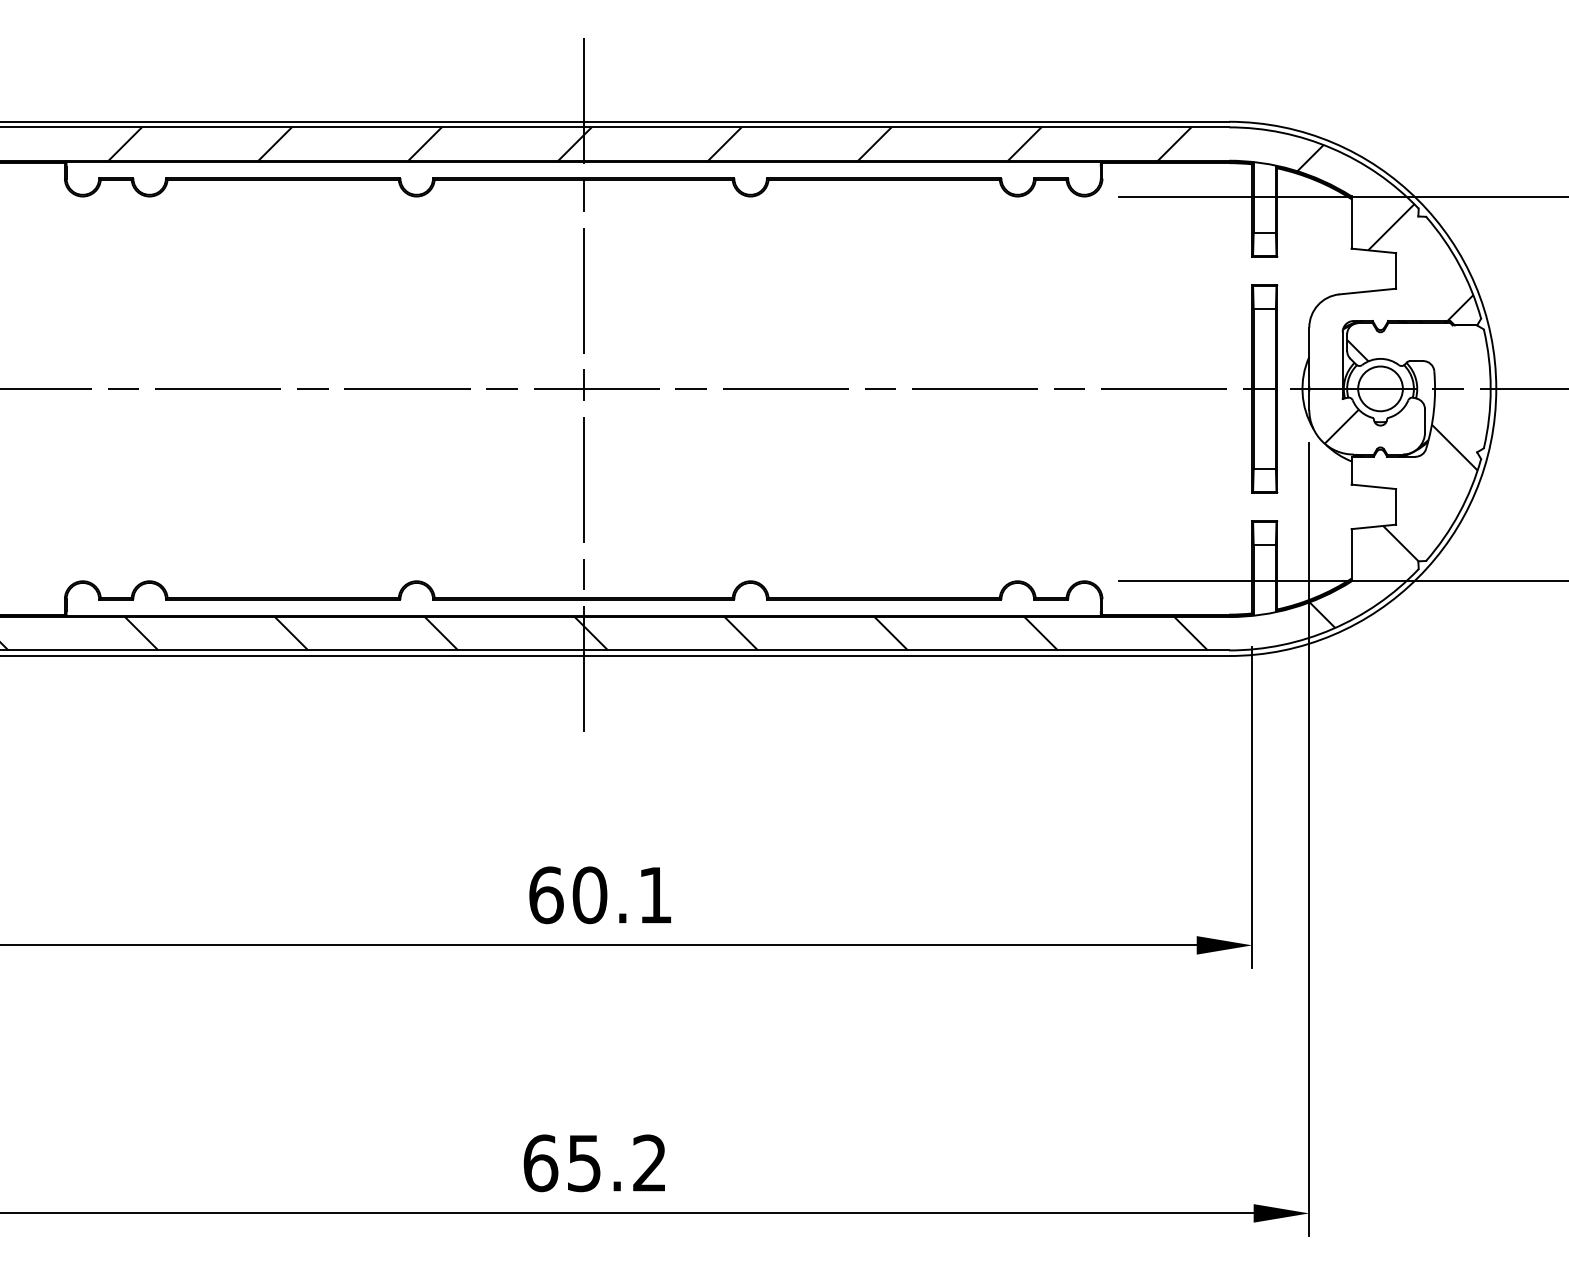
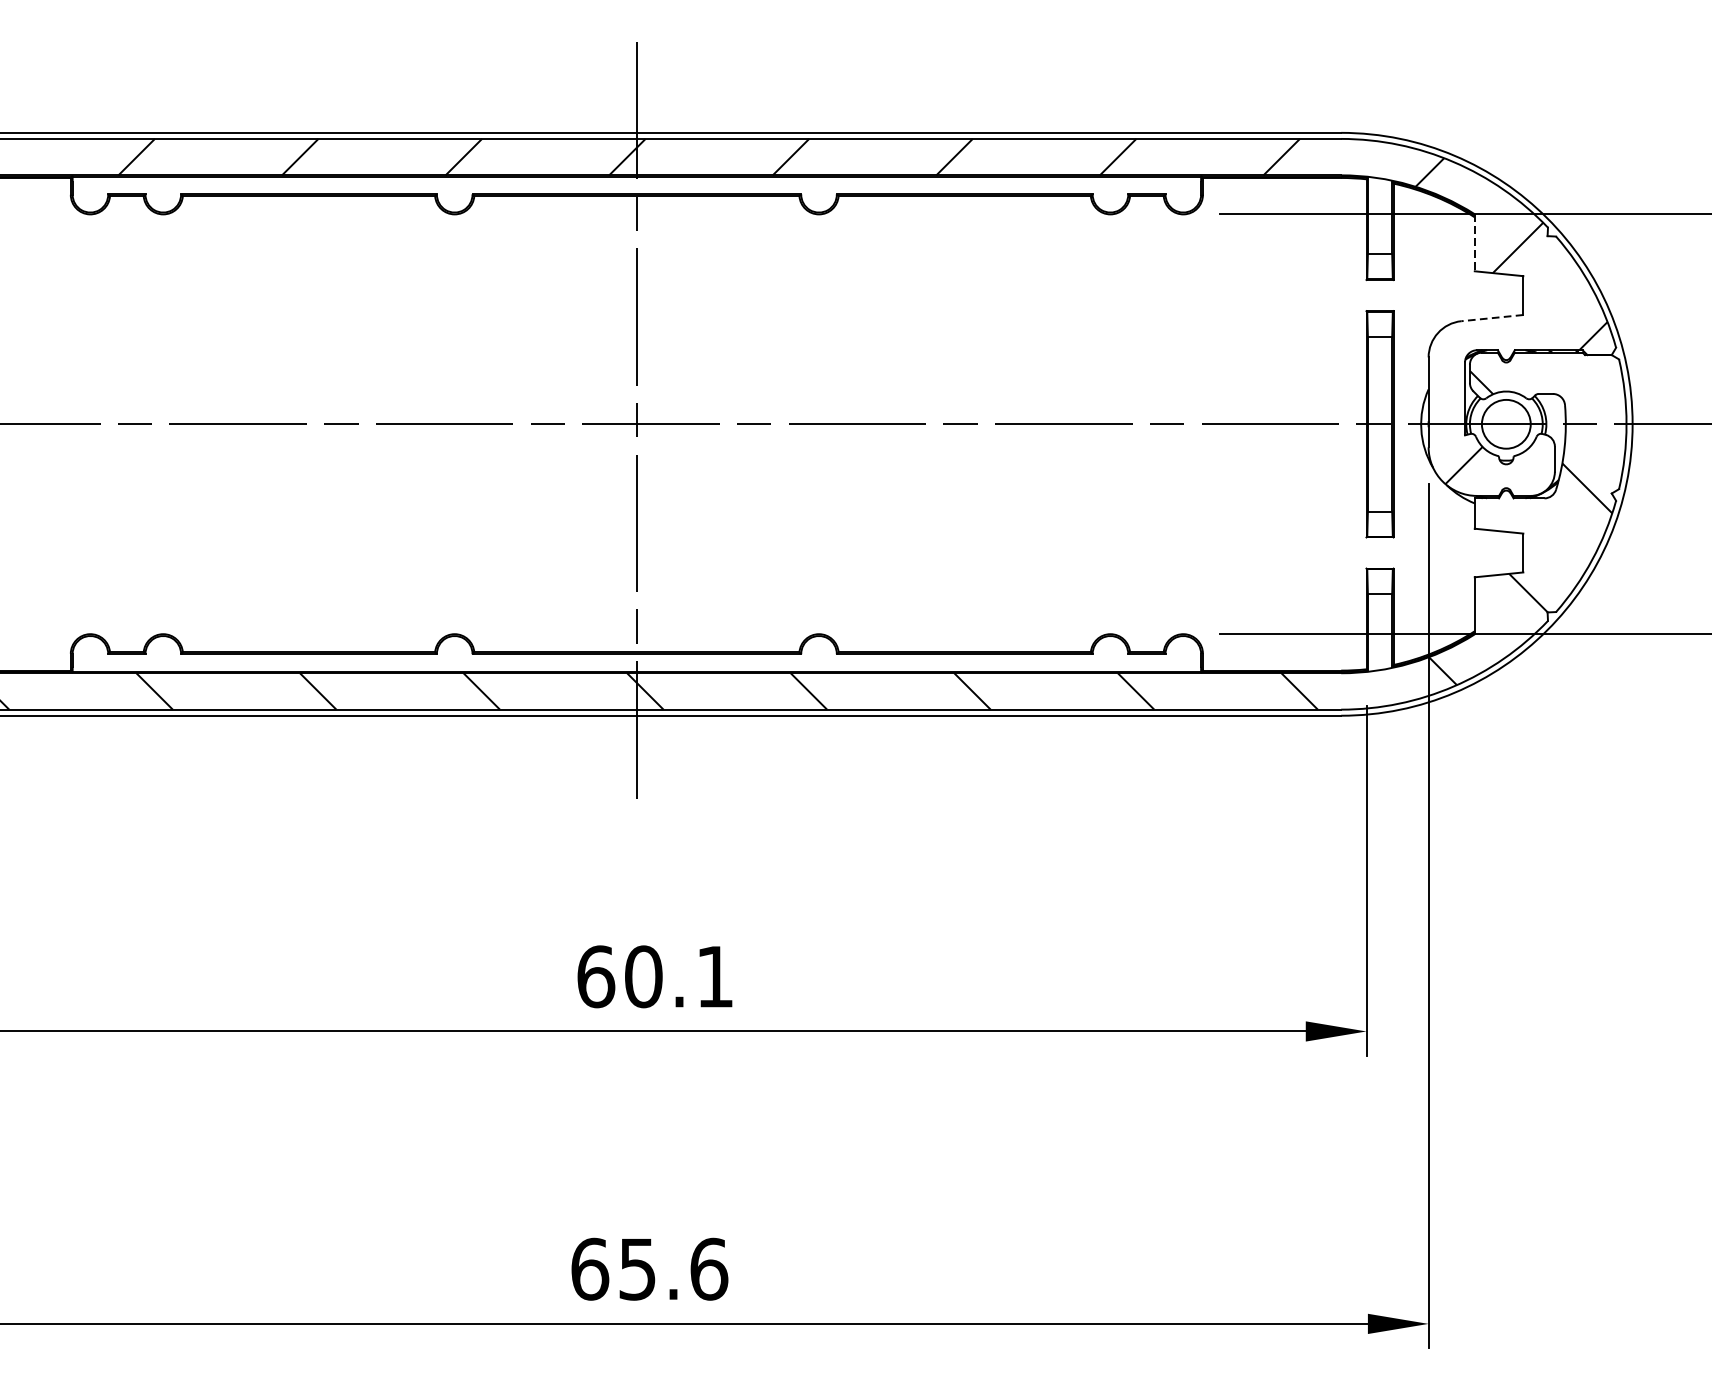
line: (1351, 223) -> (1474, 243), solid -> dashed
line: (1367, 291) -> (1492, 318), solid -> dashed
text: (650, 1163) -> (709, 1269), 65.2 -> 65.6

